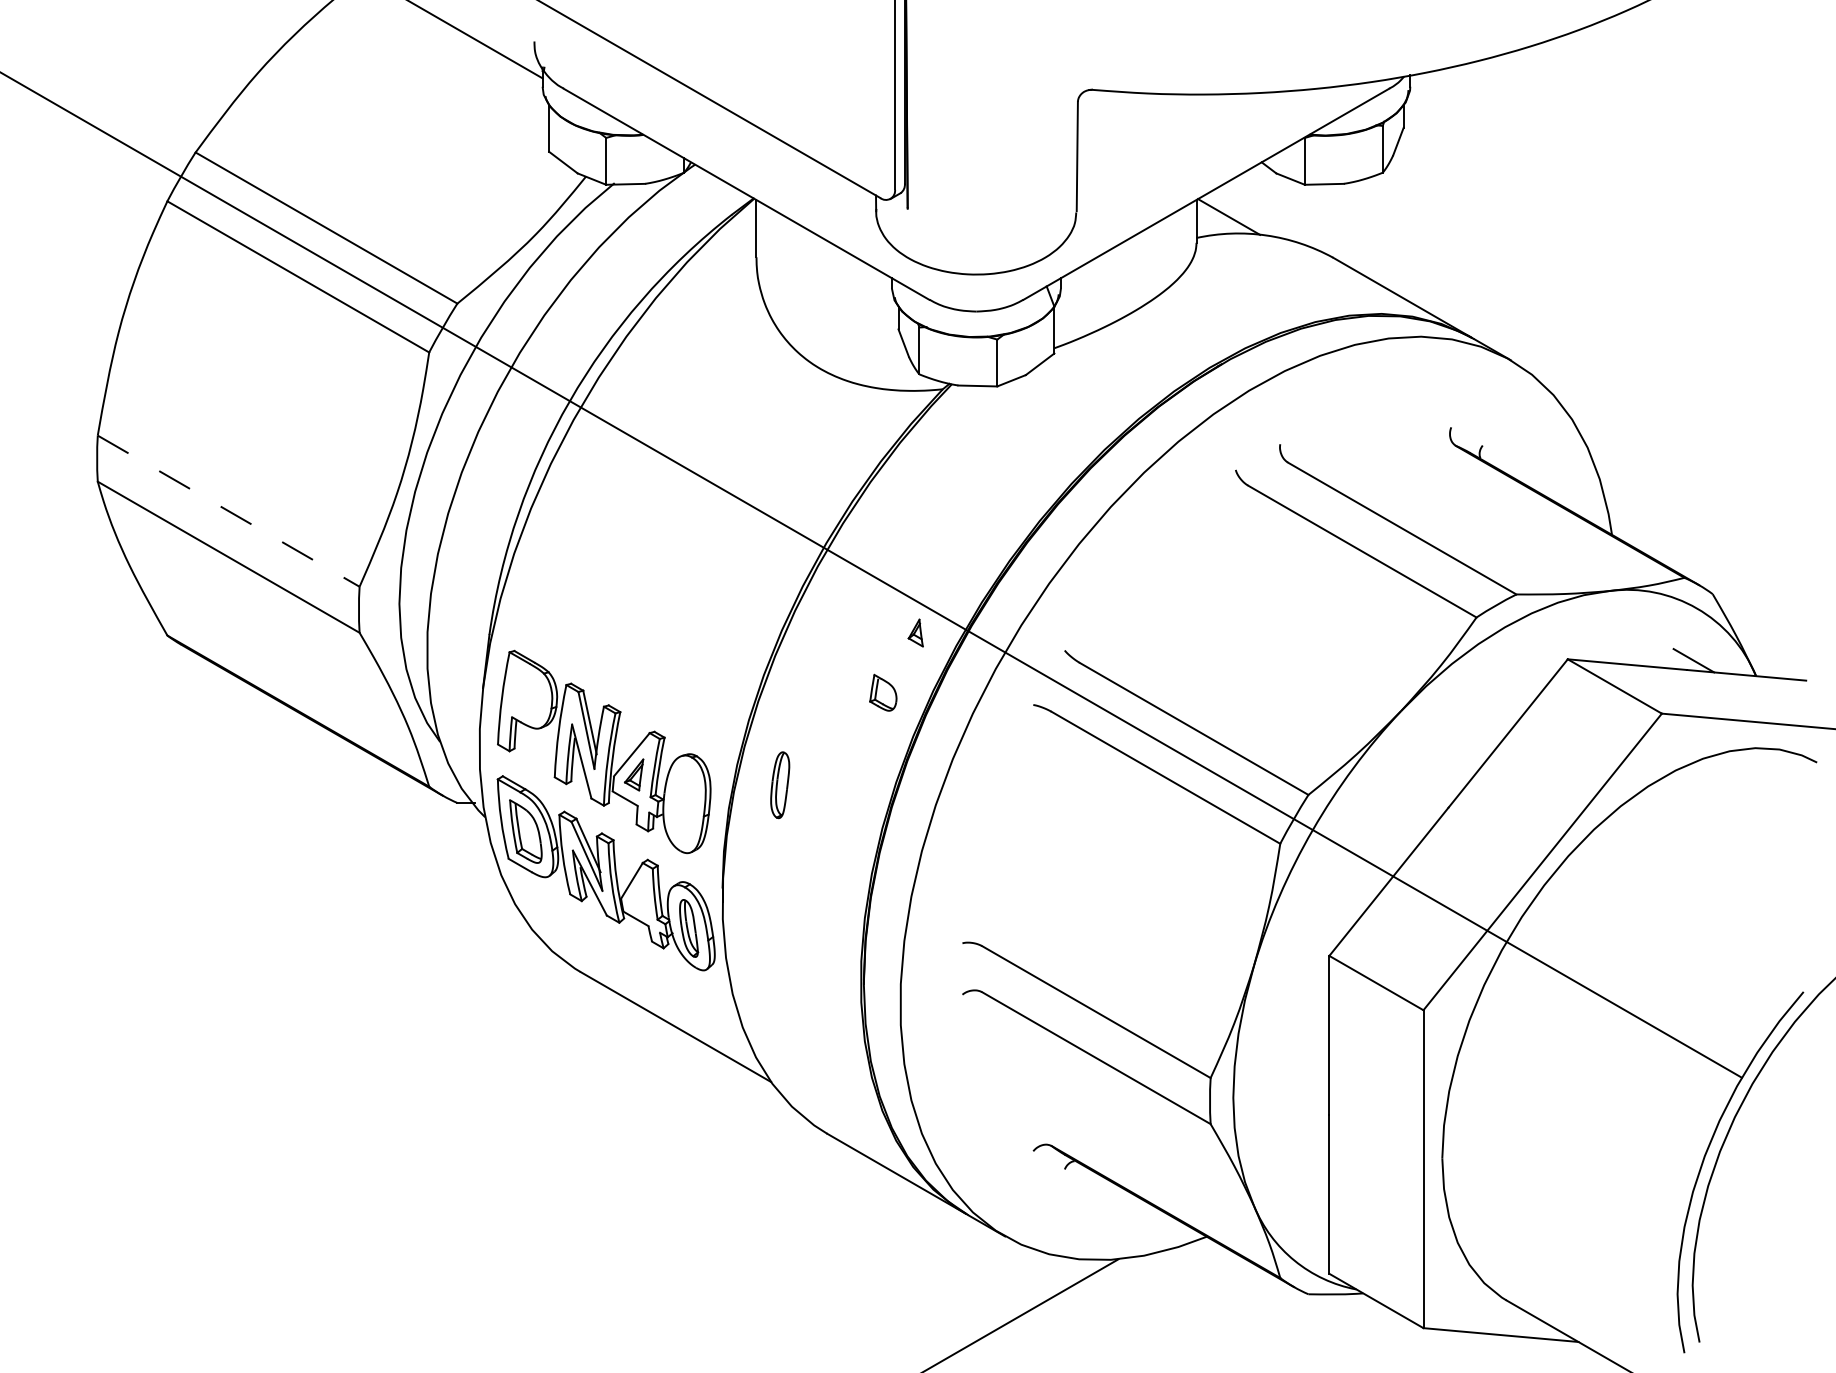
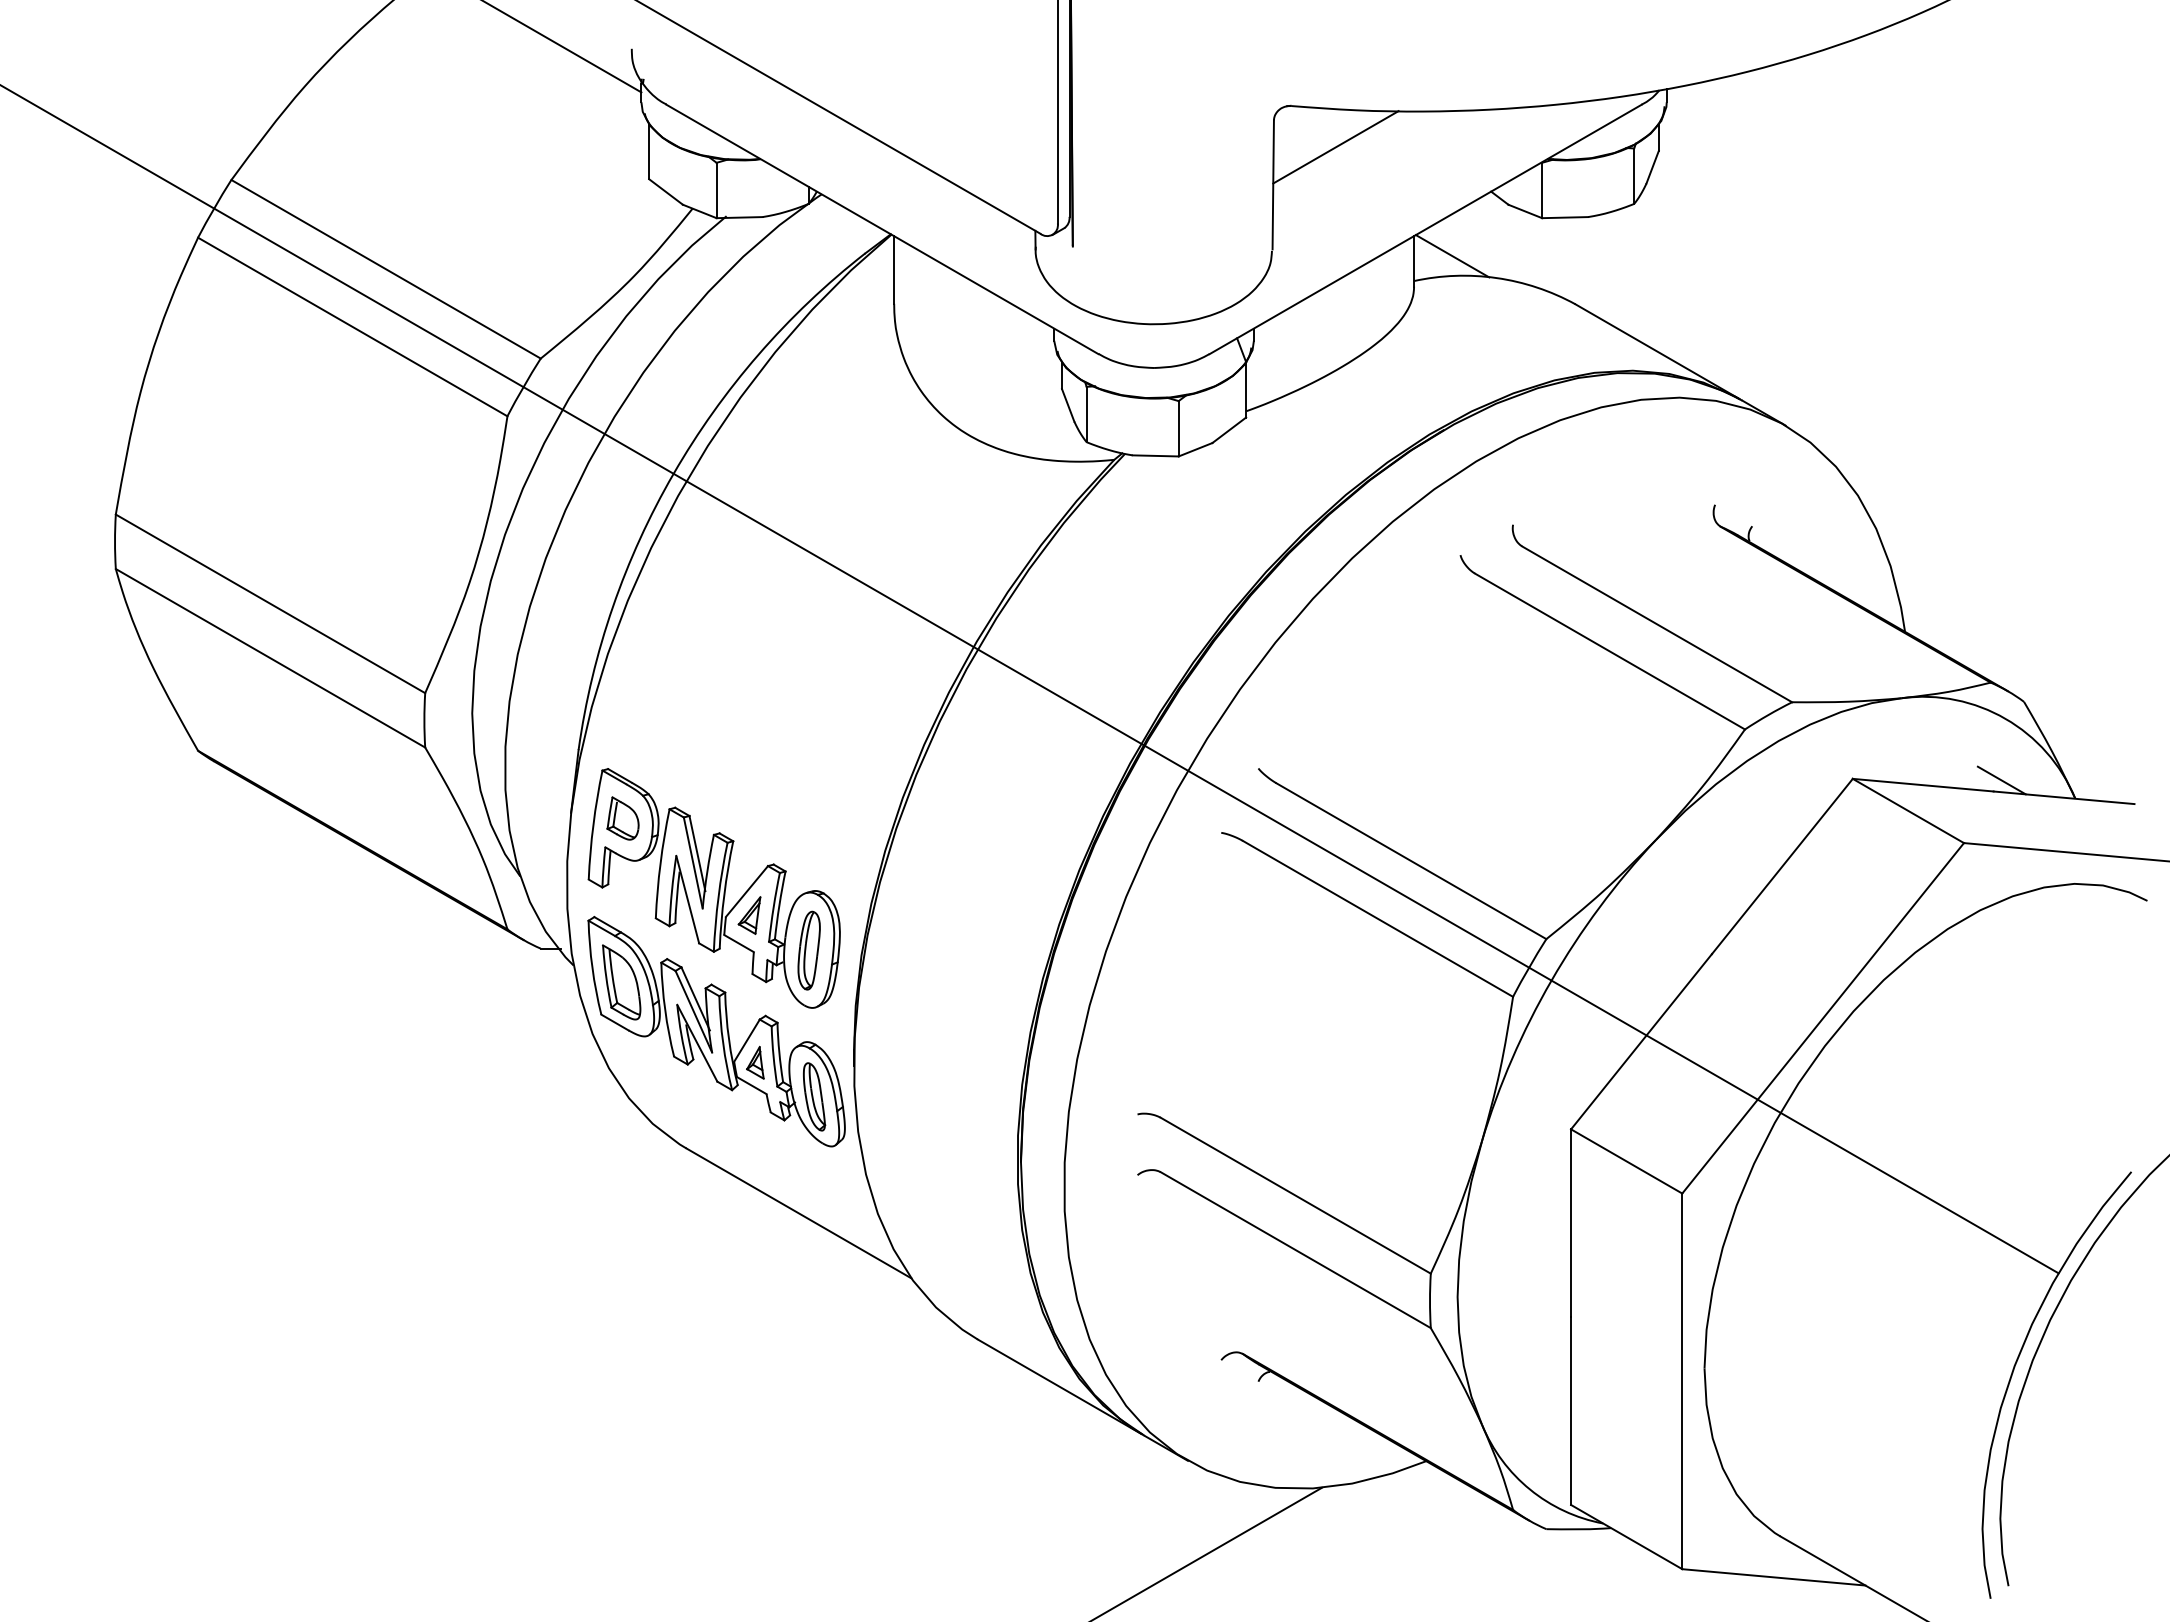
line: (1129, 124) -> (1335, 147), added
line: (228, 510) -> (270, 603), dashed -> solid
part: (915, 632) -> (755, 1062), moved
part: (882, 692) -> (622, 818), moved
part: (779, 785) -> (808, 950), moved

